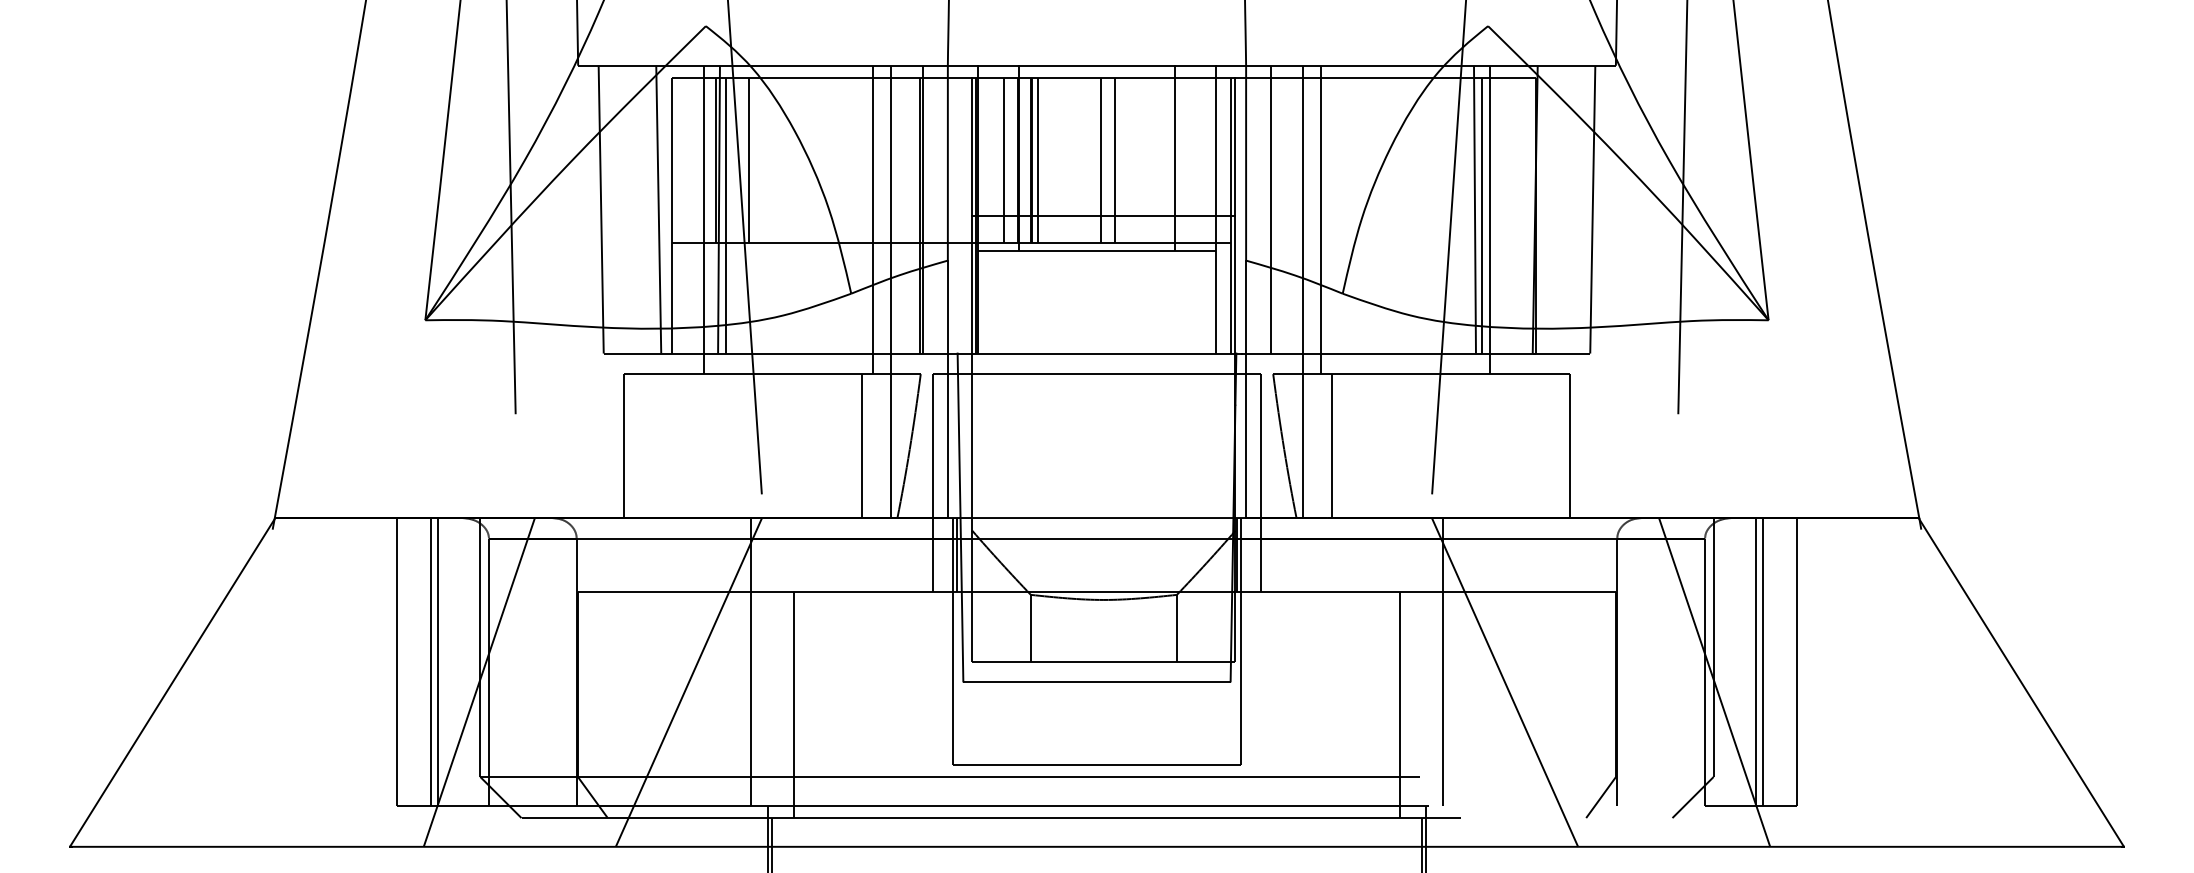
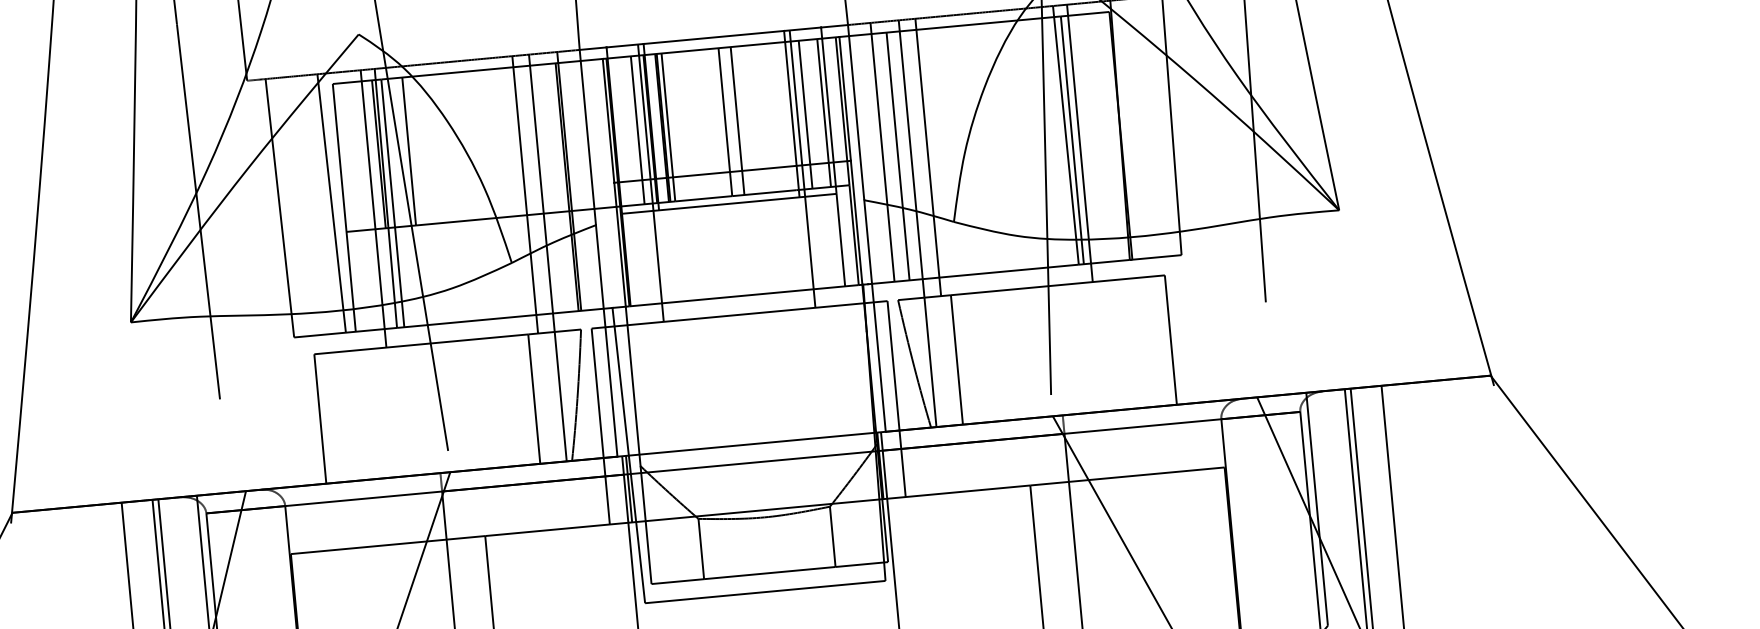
line: (1190, 160) -> (805, 114), added
line: (1210, 160) -> (823, 113), added
line: (1287, 215) -> (897, 156), added
line: (1012, 219) -> (650, 182), added
line: (1181, 219) -> (802, 168), added

